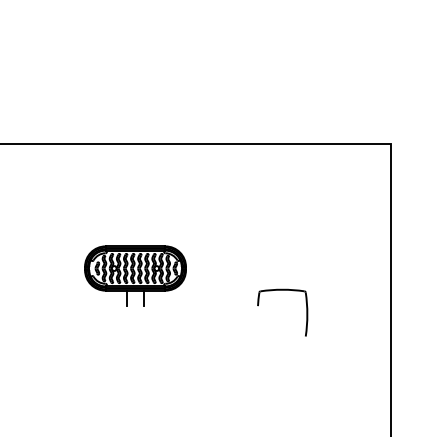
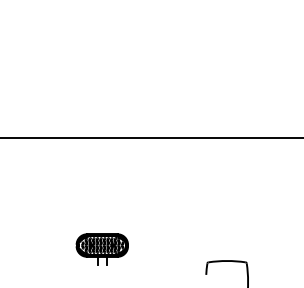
part: (135, 275) -> (102, 248), size x0.6

